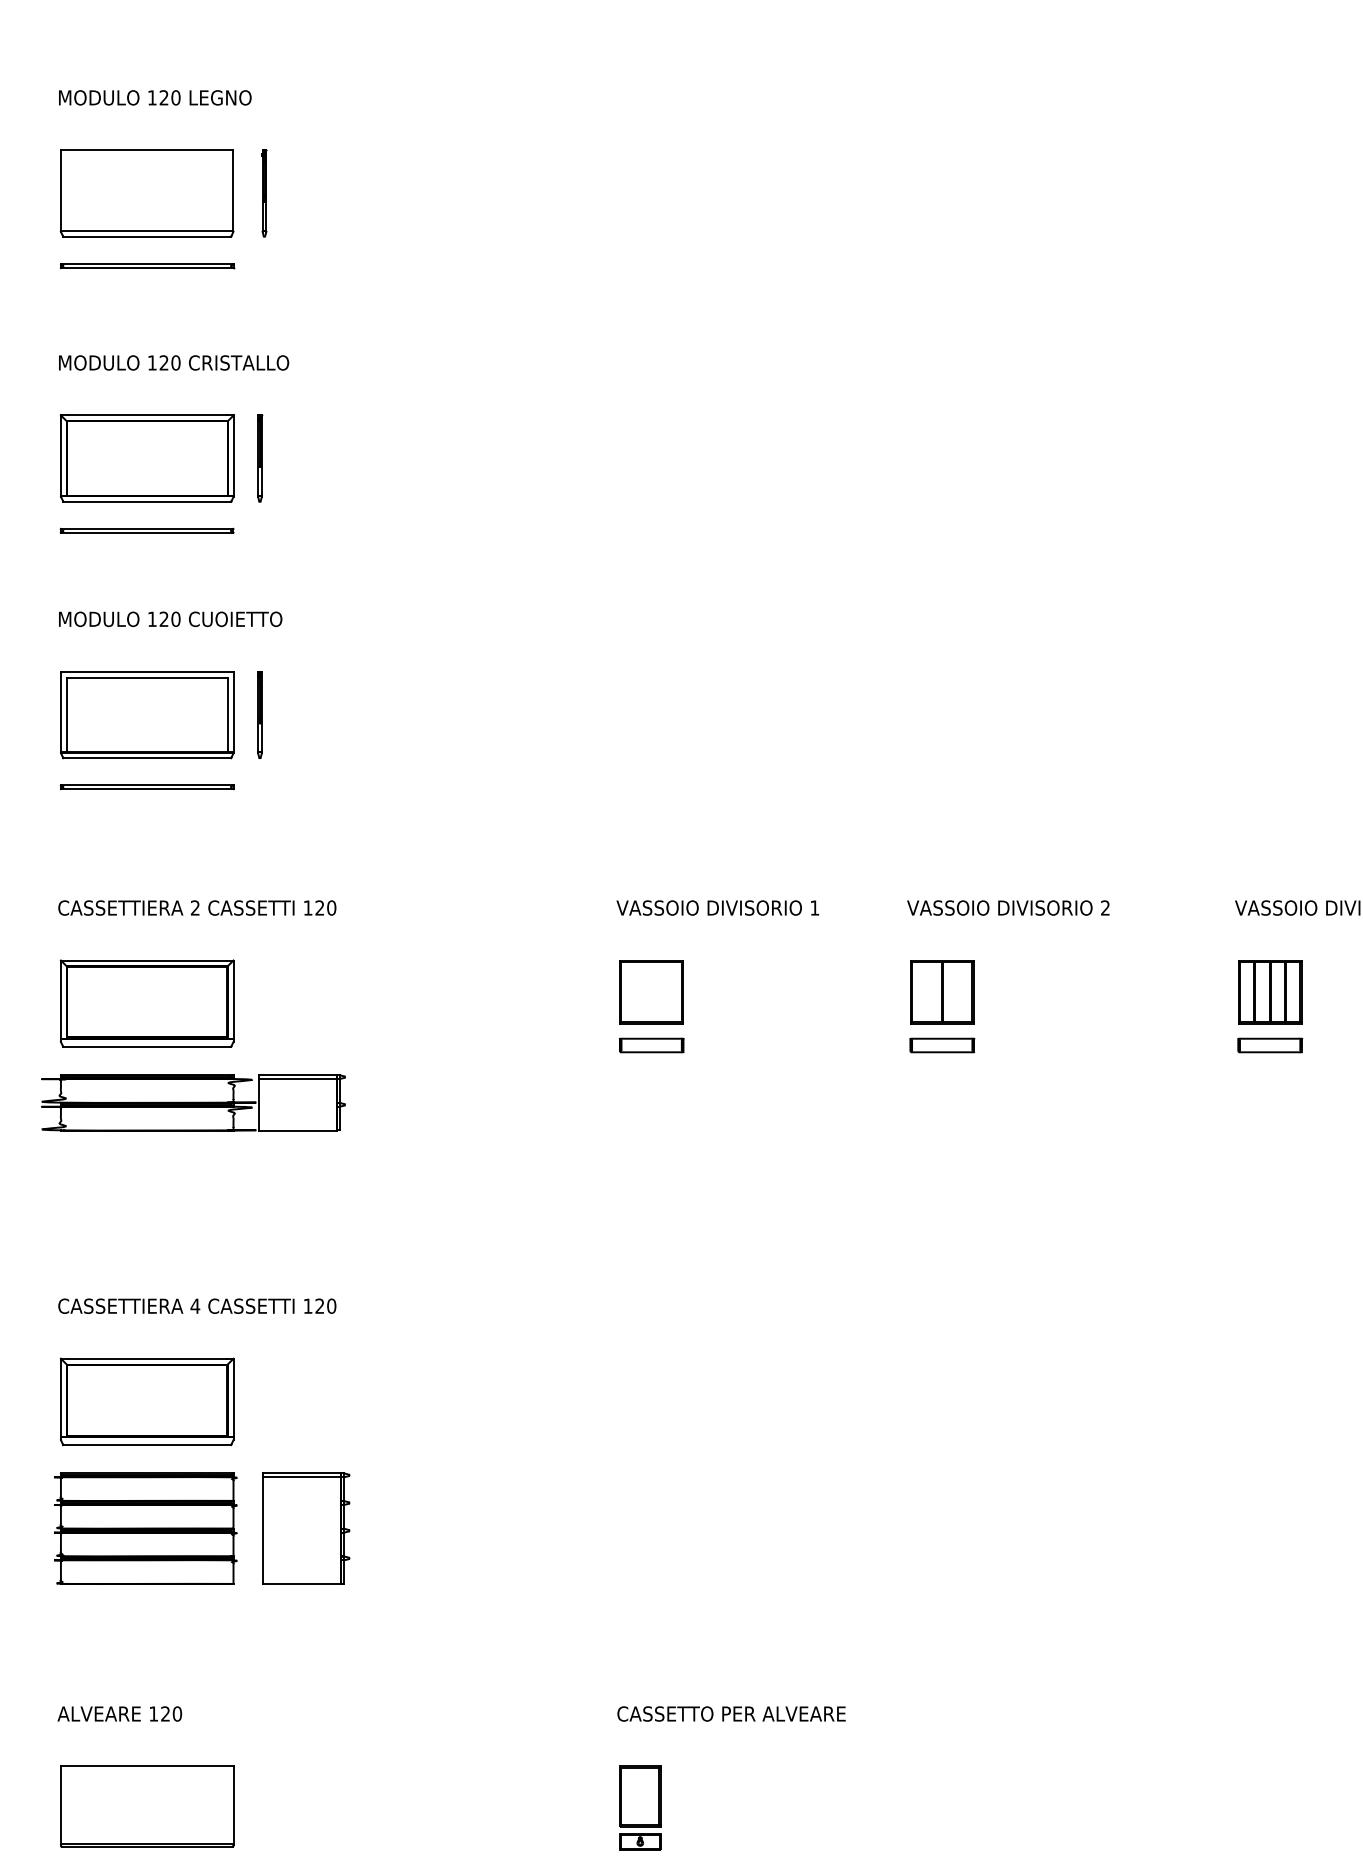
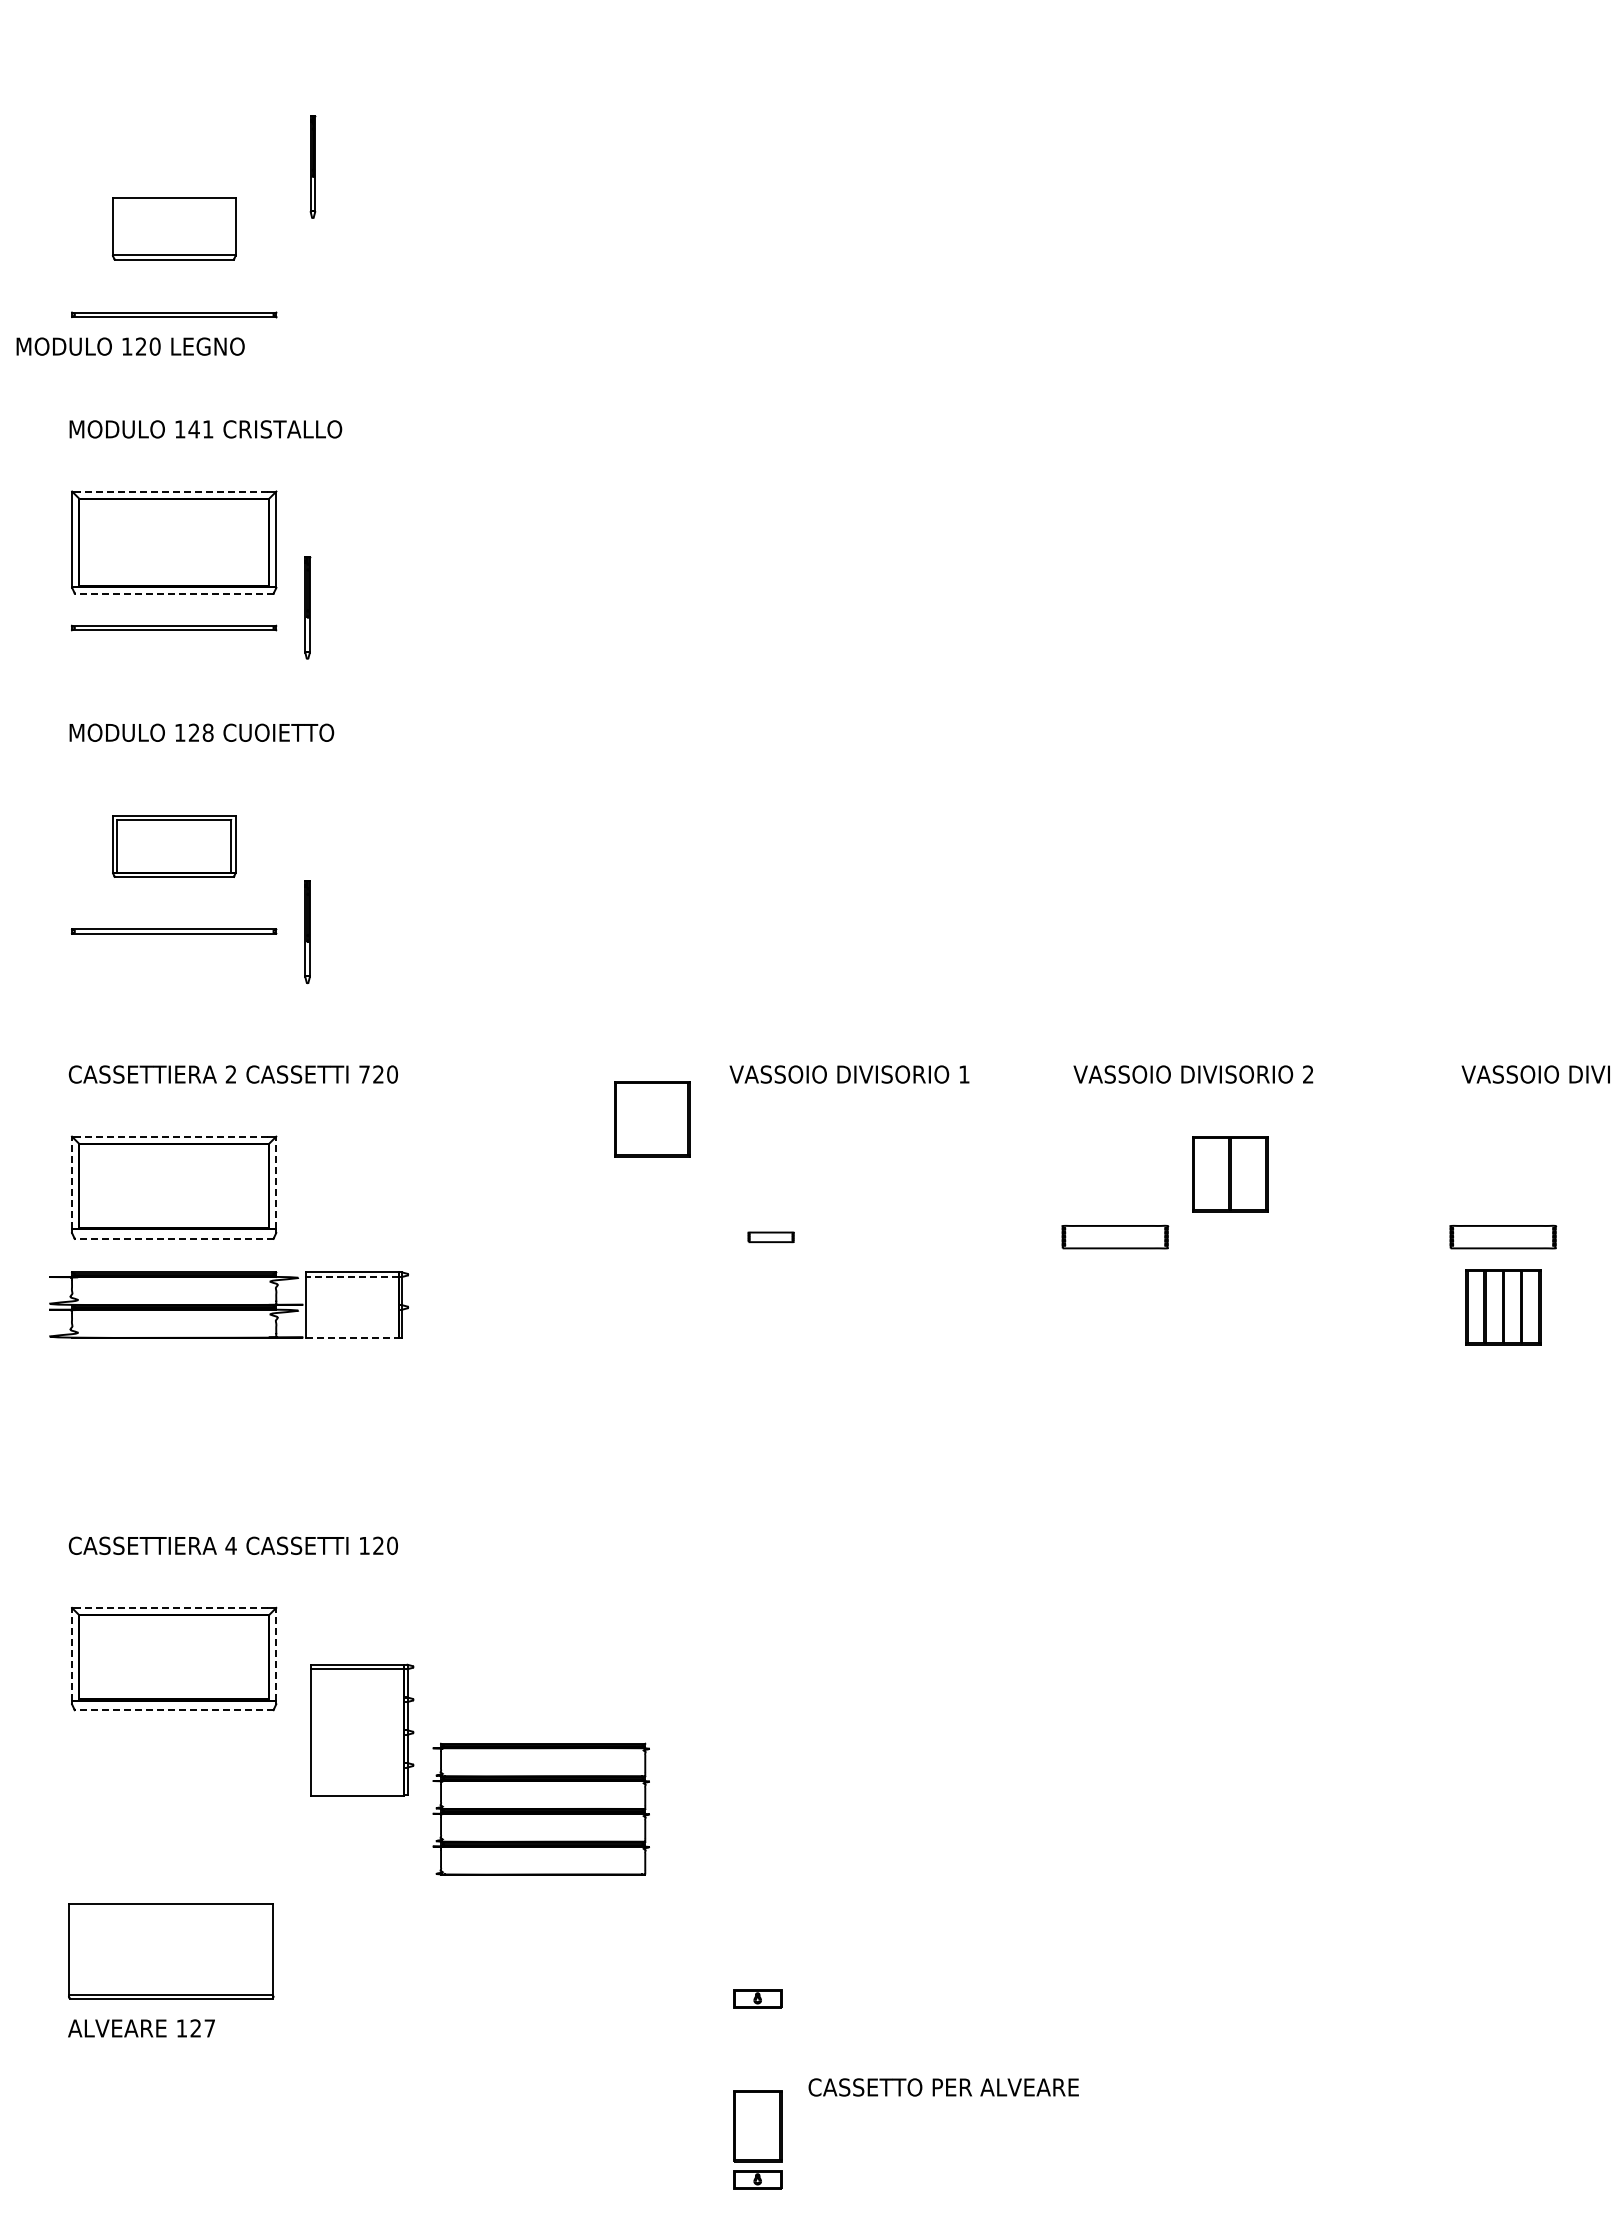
text: (155, 97) -> (130, 346), moved
part: (147, 193) -> (174, 228), size x0.6
part: (264, 193) -> (312, 166), moved
text: (169, 363) -> (200, 429), 120 -> 141
line: (146, 415) -> (173, 491), solid -> dashed
part: (259, 458) -> (307, 607), moved
line: (146, 501) -> (173, 593), solid -> dashed
text: (175, 619) -> (207, 732), 120 -> 128
part: (147, 715) -> (174, 846), size x0.6
part: (259, 715) -> (307, 932), moved
text: (308, 908) -> (364, 1074), 120 -> 720
line: (146, 960) -> (173, 1136), solid -> dashed
part: (651, 992) -> (652, 1119), moved
part: (942, 992) -> (1230, 1174), moved
part: (1270, 992) -> (1503, 1307), moved
line: (61, 999) -> (72, 1182), solid -> dashed
line: (233, 999) -> (276, 1182), solid -> dashed
part: (651, 1045) -> (770, 1237), size x0.6
part: (941, 1045) -> (1114, 1237), size x1.4
part: (1270, 1045) -> (1503, 1237), size x1.4
line: (146, 1046) -> (173, 1238), solid -> dashed
line: (297, 1078) -> (351, 1276), solid -> dashed
line: (297, 1131) -> (352, 1338), solid -> dashed
line: (146, 1358) -> (173, 1607), solid -> dashed
line: (61, 1397) -> (72, 1653), solid -> dashed
line: (233, 1397) -> (276, 1653), solid -> dashed
line: (146, 1445) -> (173, 1710), solid -> dashed
part: (144, 1528) -> (540, 1808), moved
part: (306, 1528) -> (362, 1729), moved
part: (640, 1688) -> (757, 1998), added
text: (177, 1714) -> (209, 2028), 120 -> 127
text: (731, 1714) -> (943, 2087), moved
part: (147, 1806) -> (171, 1951), moved

